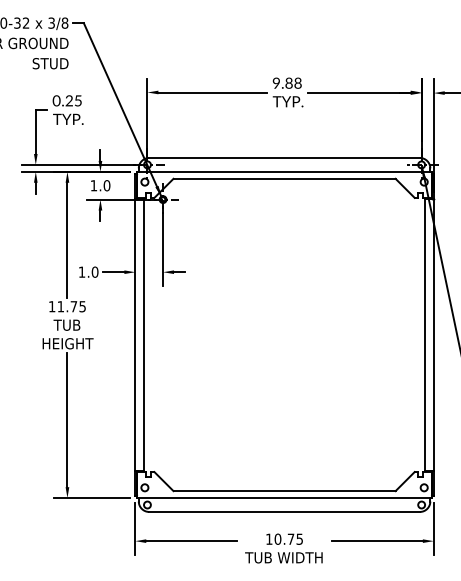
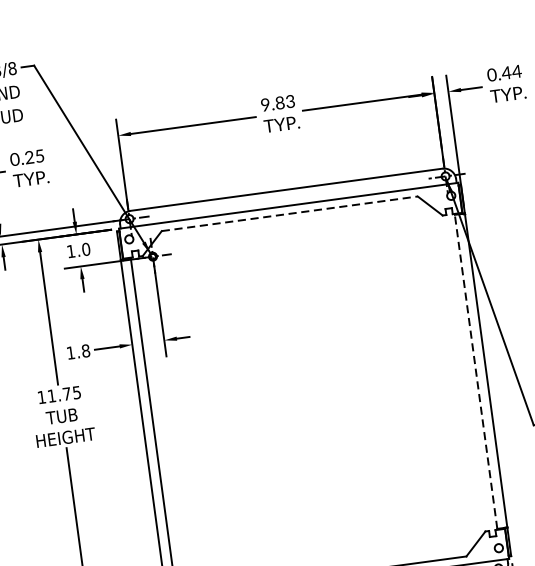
text: (297, 83) -> (289, 101), 9.88 -> 9.83
line: (285, 178) -> (290, 213), solid -> dashed
text: (94, 271) -> (85, 350), 1.0 -> 1.8
line: (425, 334) -> (476, 371), solid -> dashed

